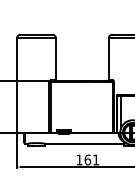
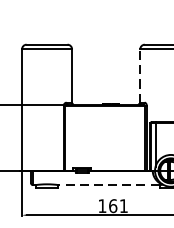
line: (108, 58) -> (139, 75), solid -> dashed
line: (84, 143) -> (108, 184), solid -> dashed

